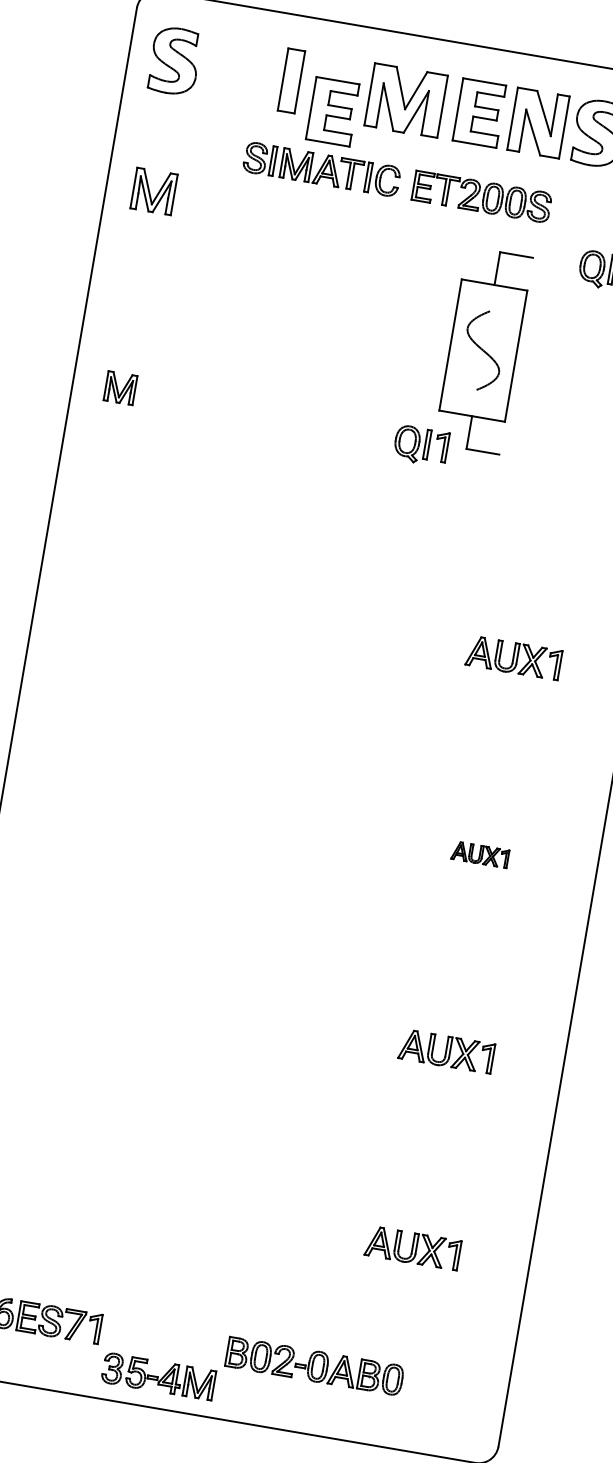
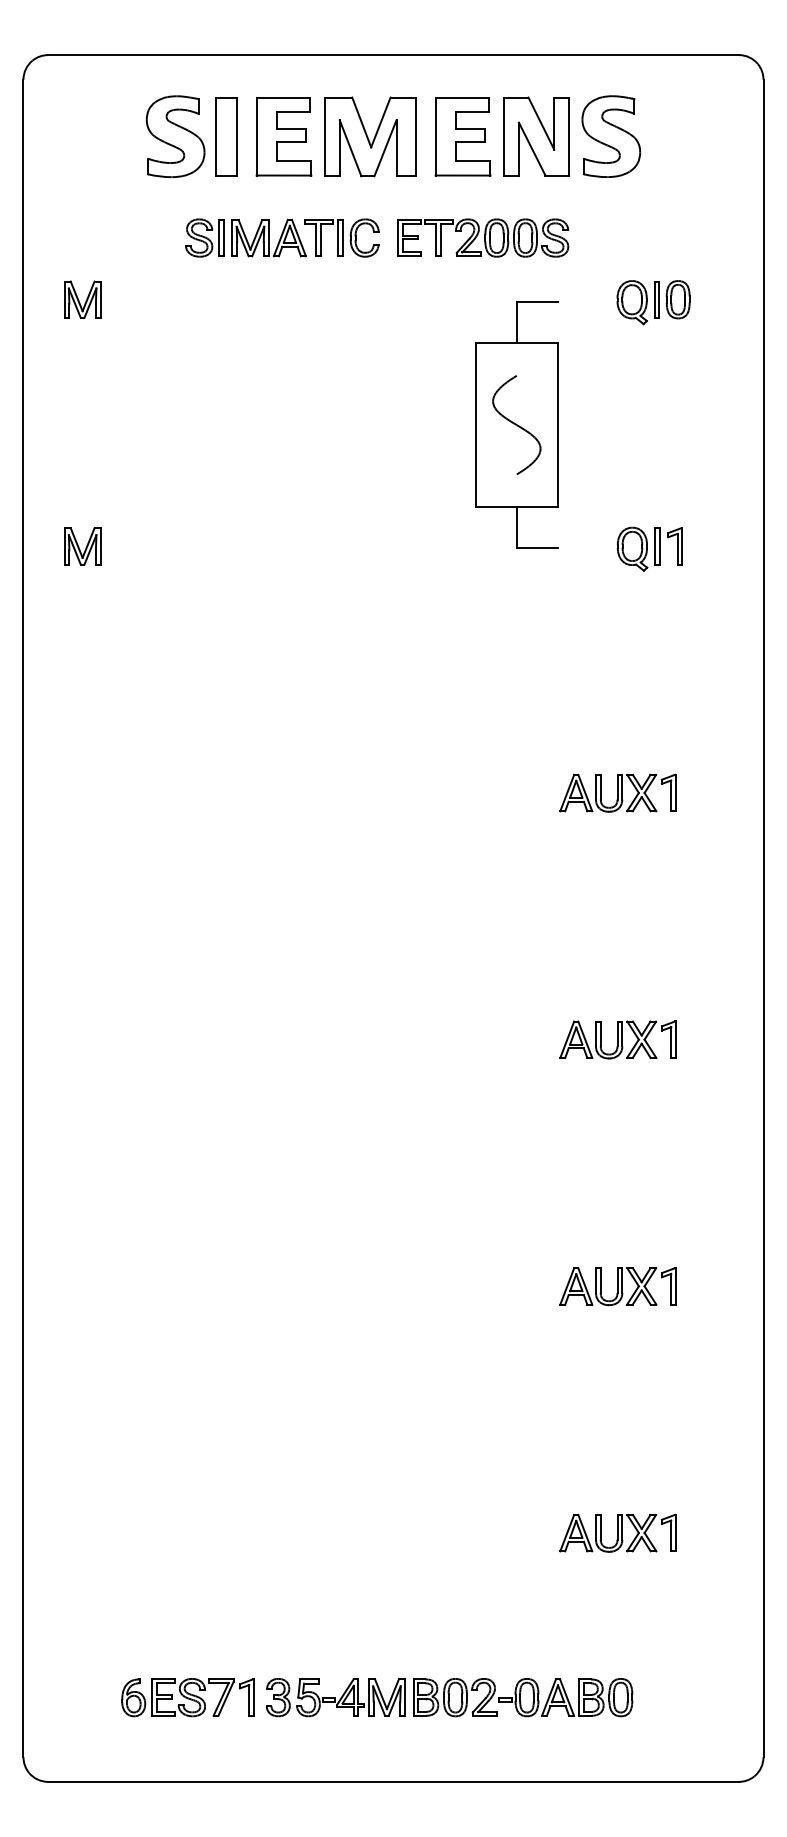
part: (174, 60) -> (175, 136), moved
part: (332, 111) -> (283, 136), moved
part: (154, 191) -> (82, 299), size x0.71
part: (420, 445) -> (649, 548), moved
part: (479, 854) -> (617, 1039), size x1.67
part: (158, 1376) -> (335, 1697), moved

